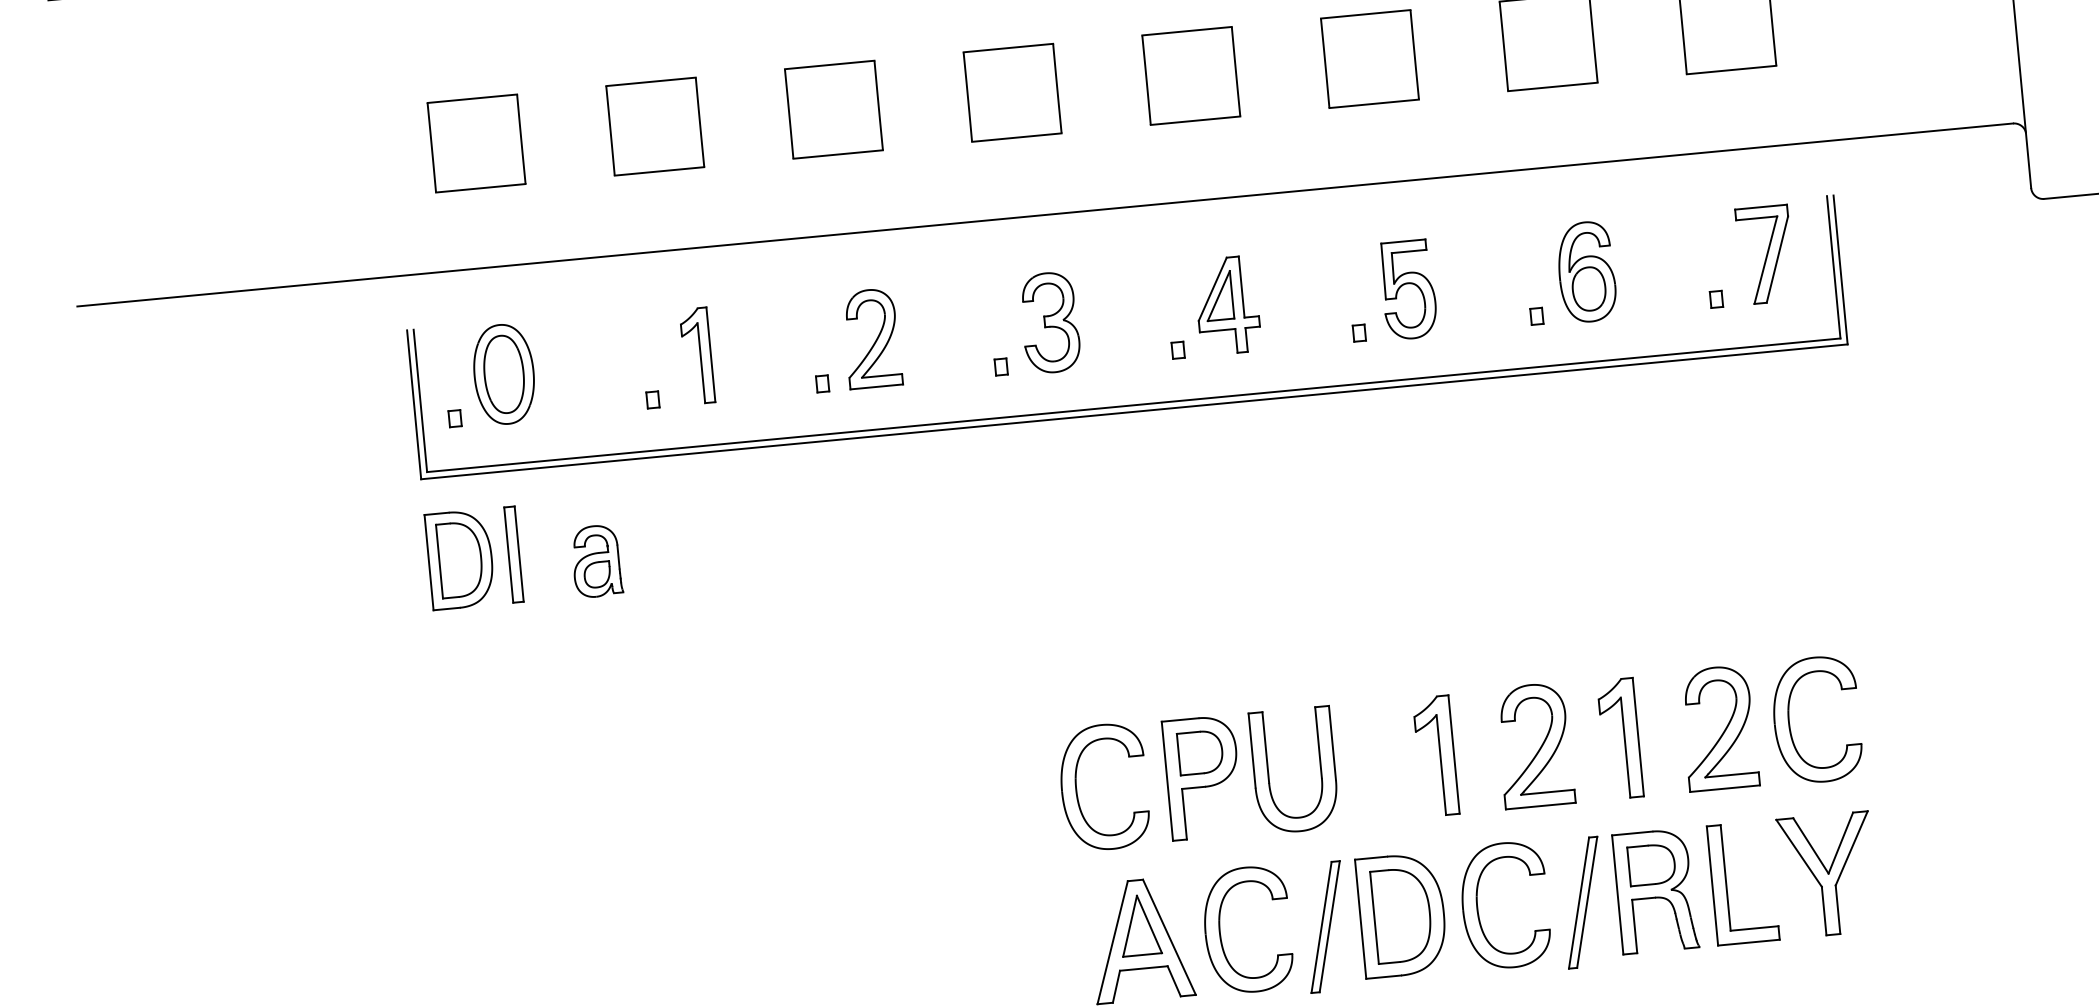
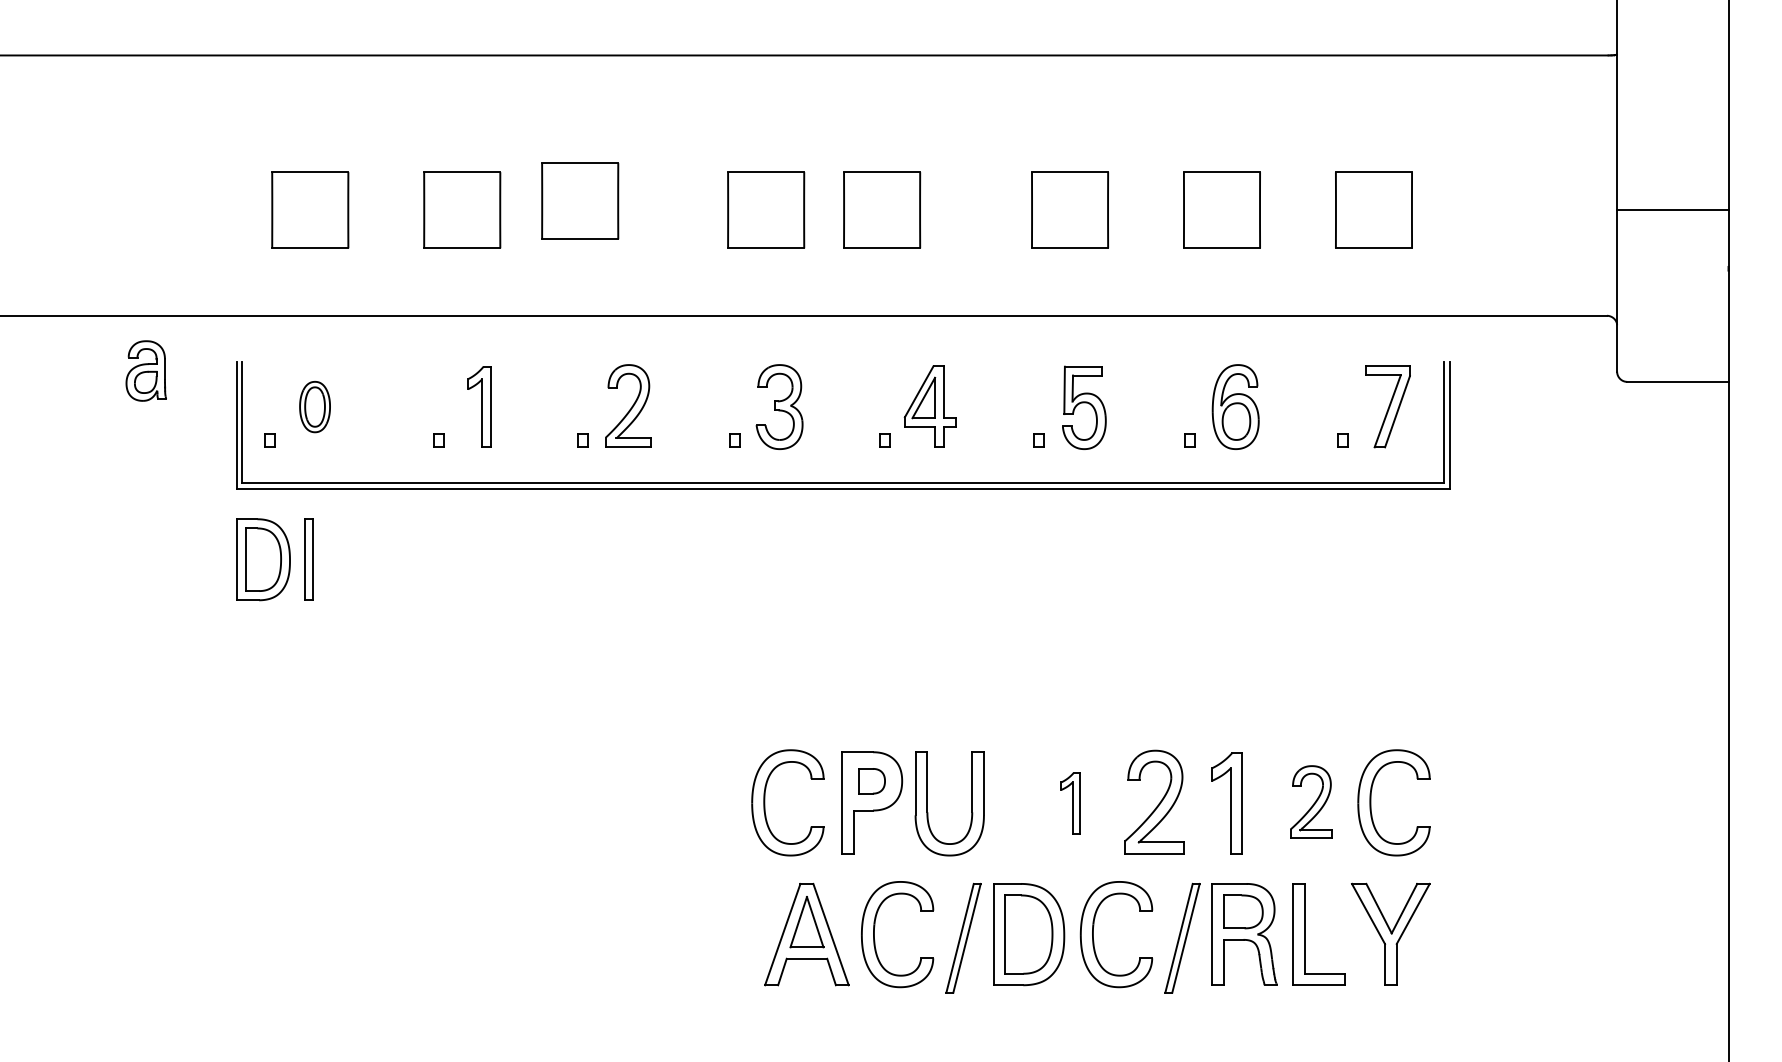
part: (1191, 75) -> (882, 209), moved
part: (834, 108) -> (580, 200), moved
part: (503, 373) -> (314, 406), size x0.6
part: (595, 560) -> (145, 370), moved
part: (1719, 727) -> (1311, 801), size x0.7
part: (1201, 751) -> (872, 780), size x0.7
part: (1436, 756) -> (1070, 803), size x0.6

